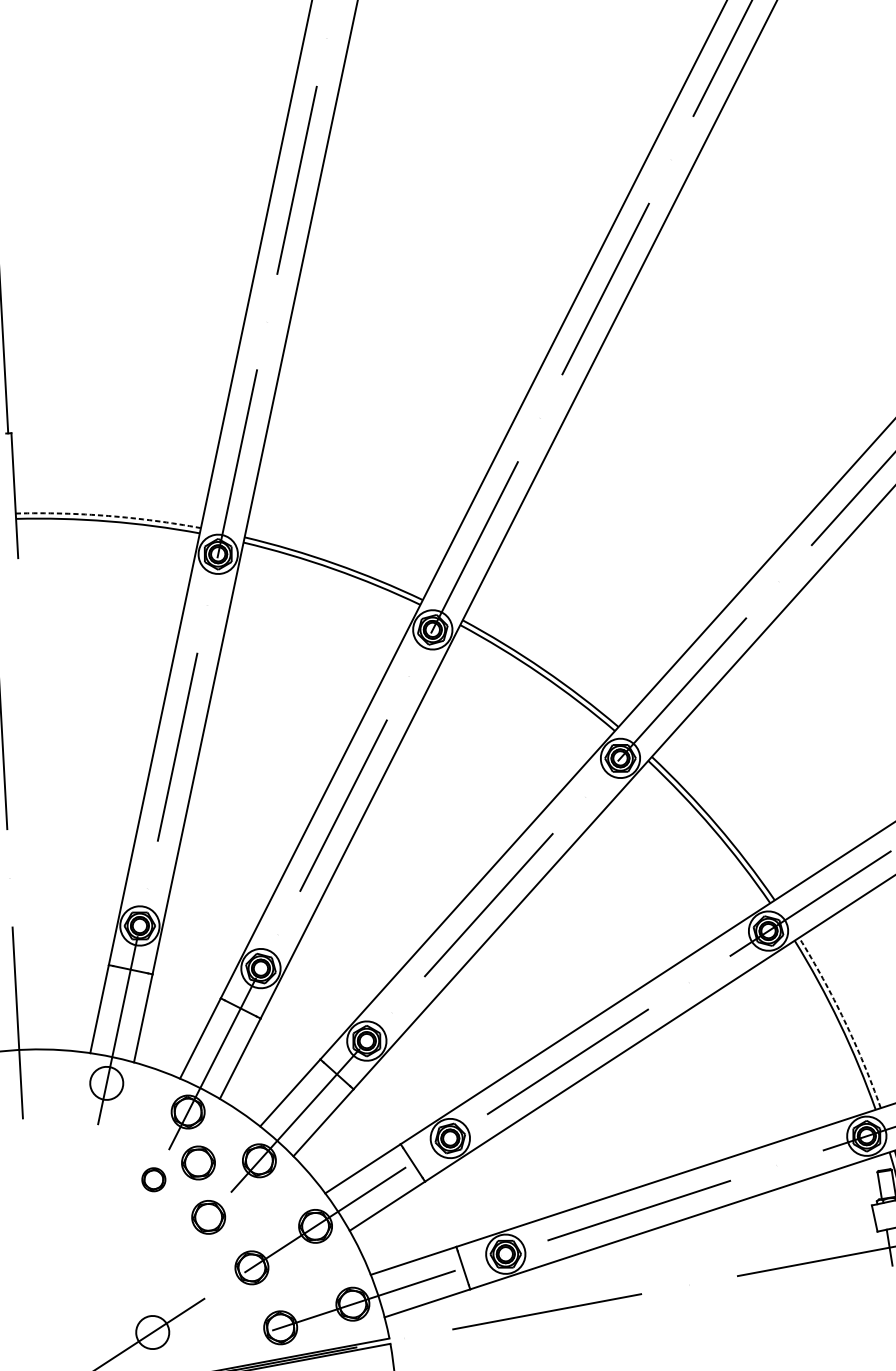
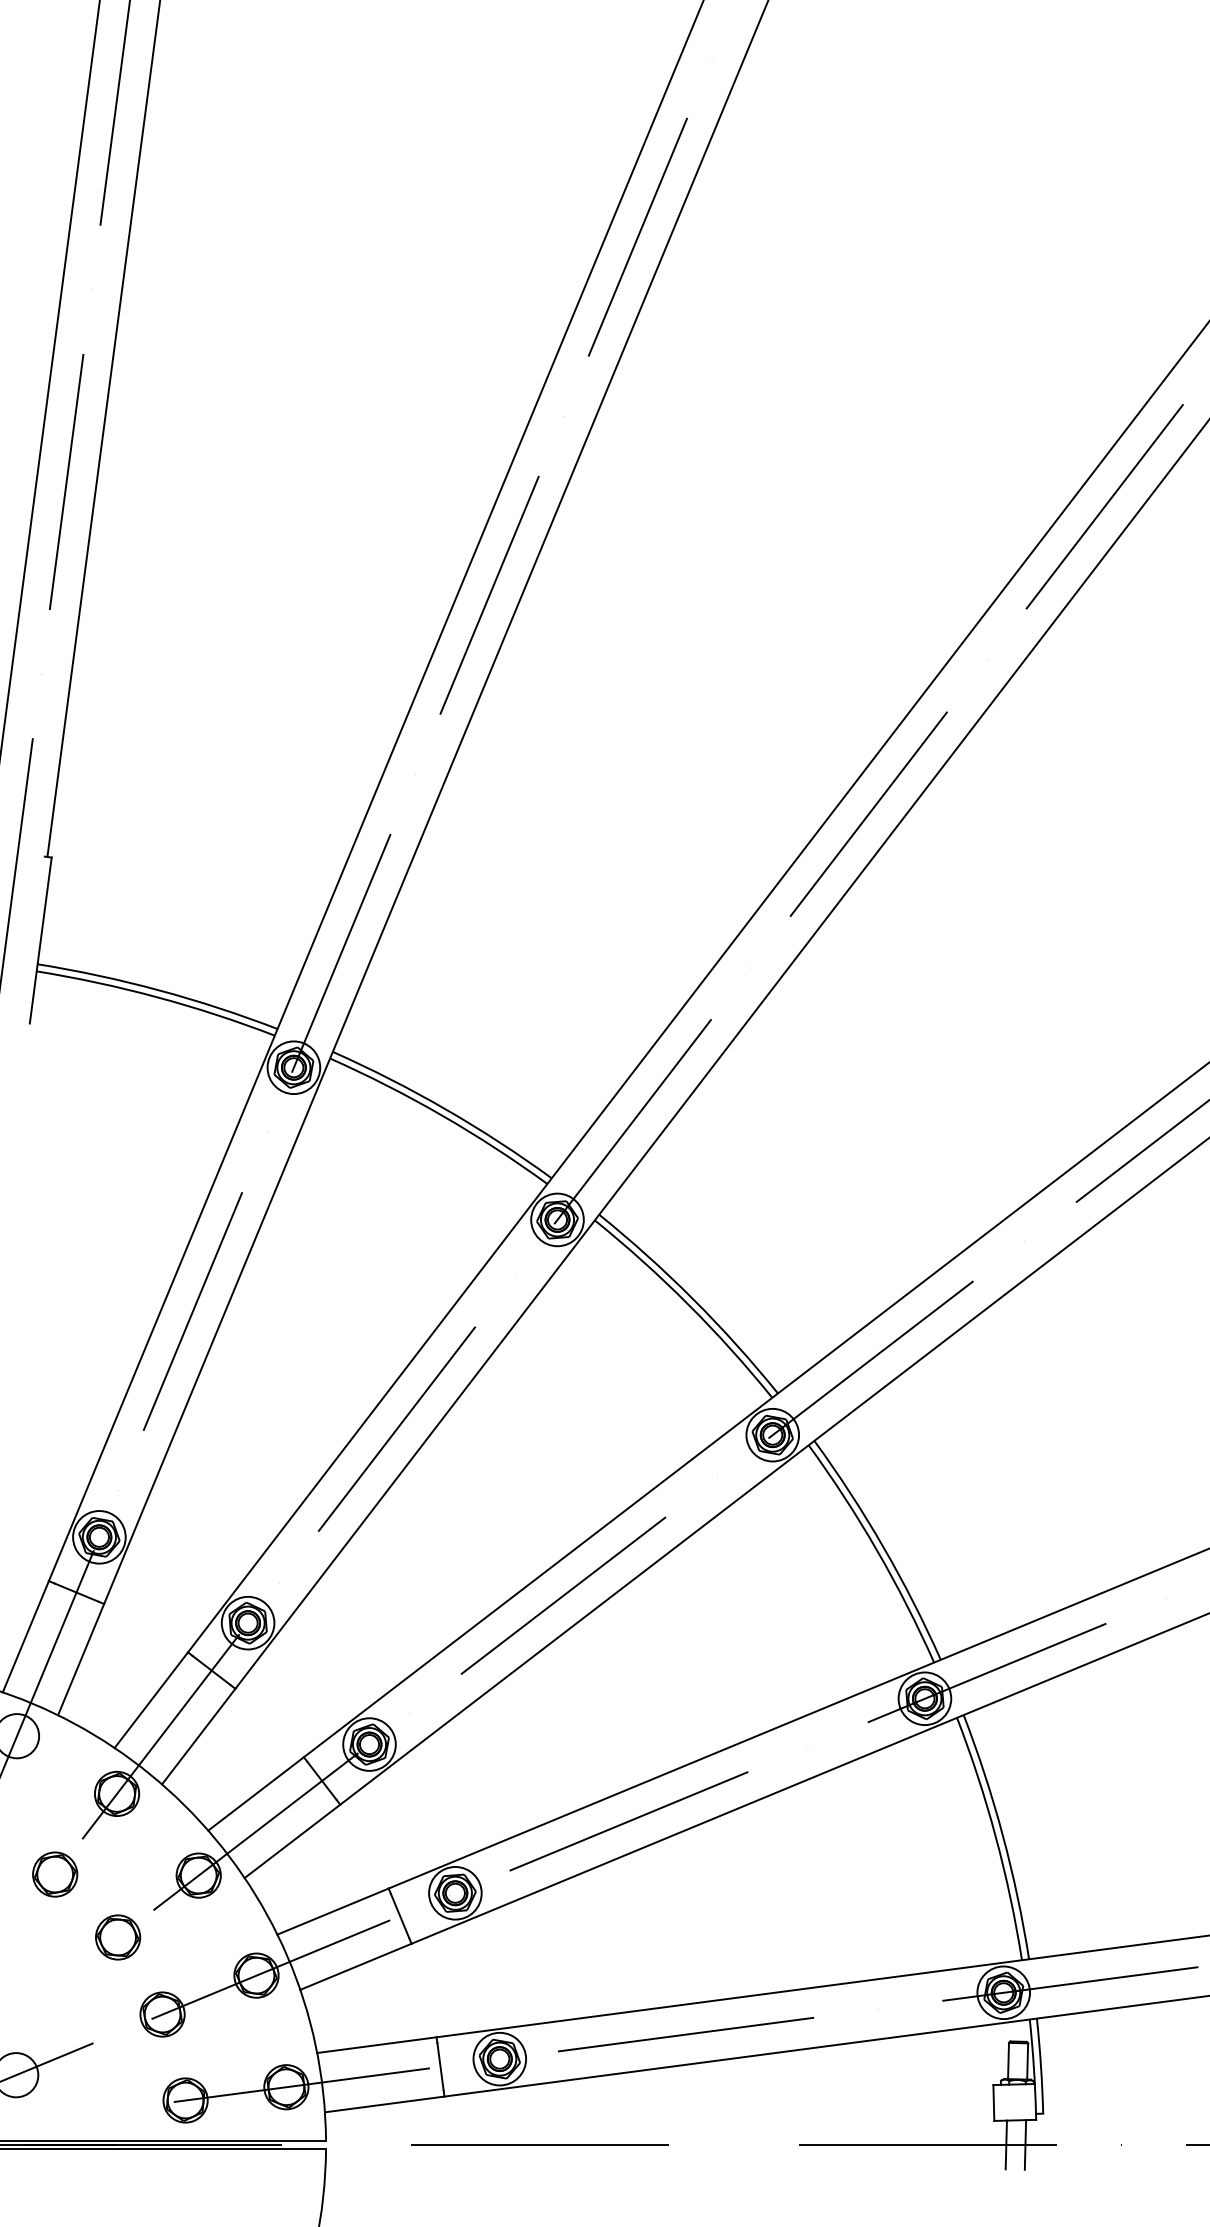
arc: (108, 516) -> (159, 990), dashed -> solid
arc: (844, 1020) -> (1002, 1835), dashed -> solid
part: (198, 1162) -> (118, 1863), removed
part: (154, 1179) -> (55, 1874), size x1.43

